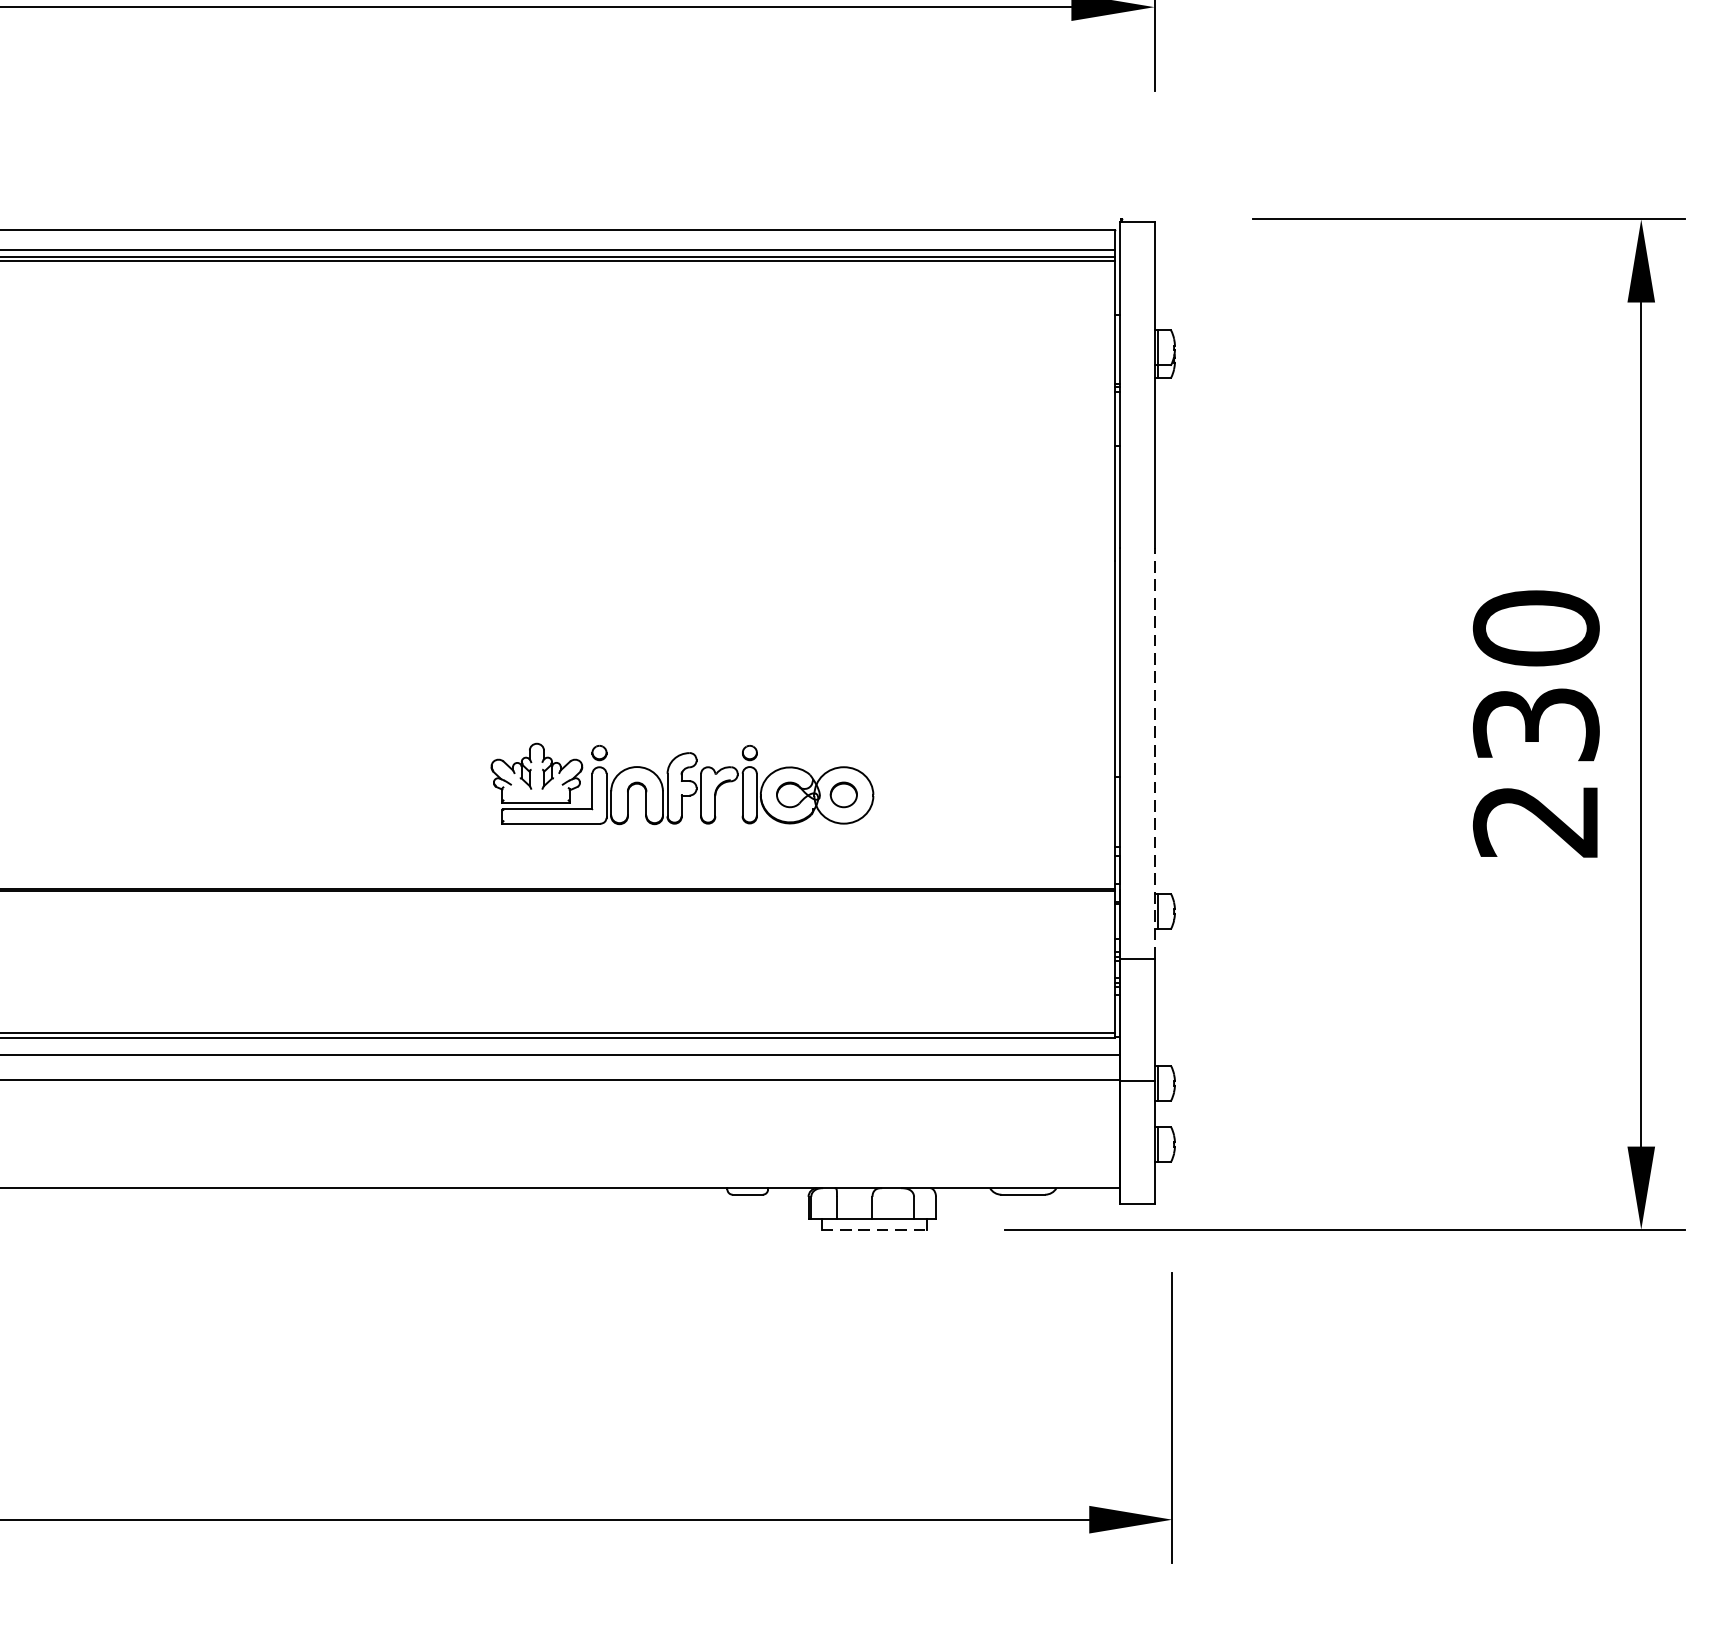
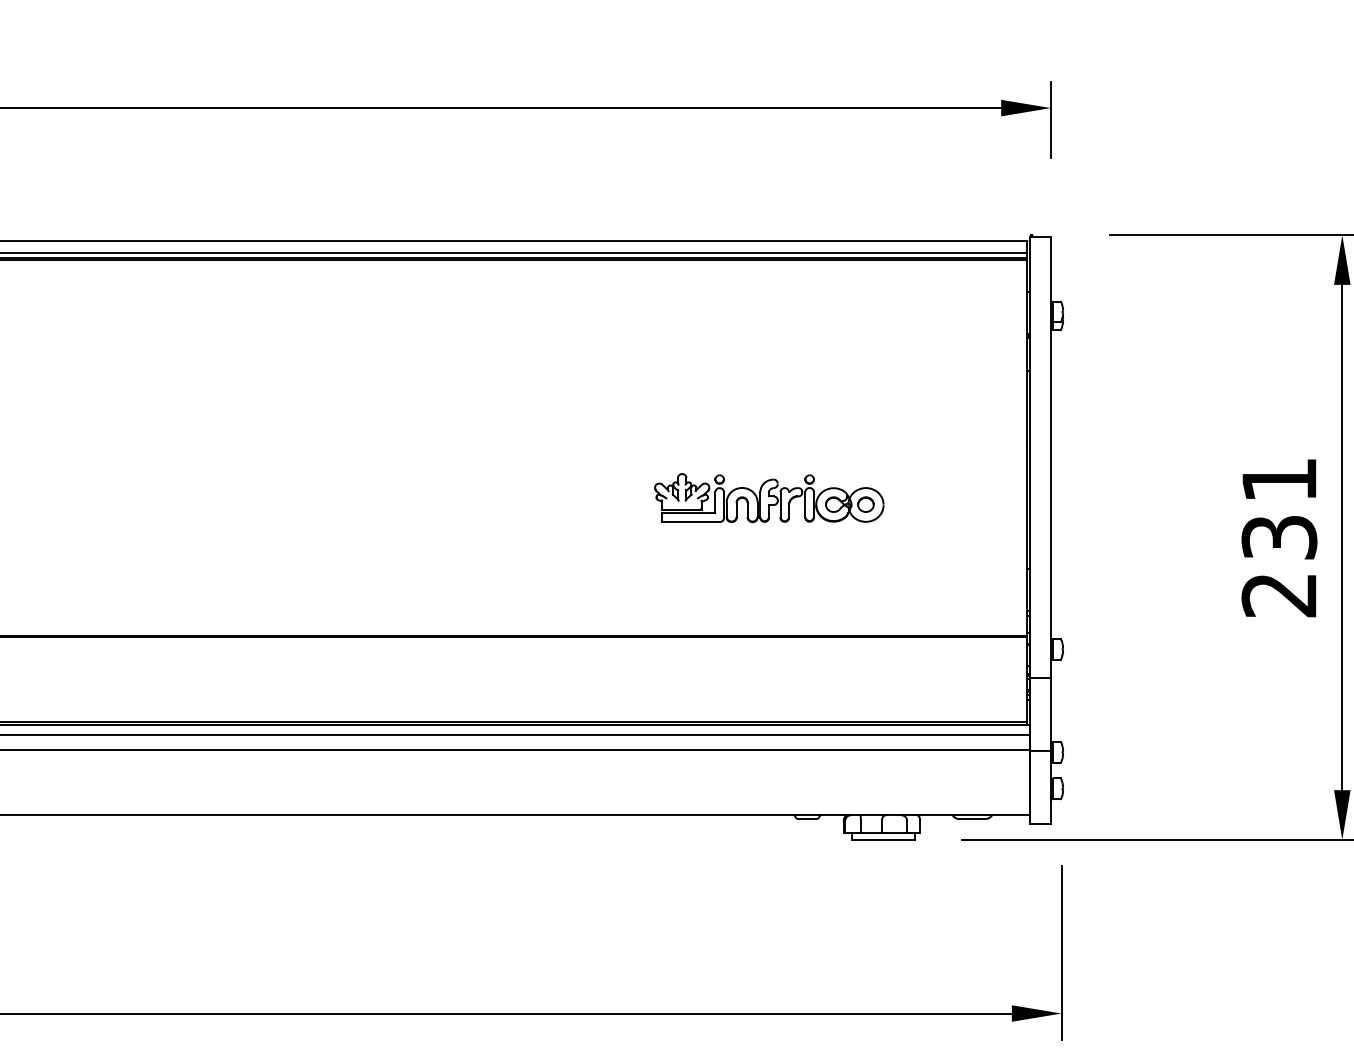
text: (1536, 627) -> (1279, 479), 230 -> 231
line: (1153, 752) -> (1050, 554), dashed -> solid
part: (682, 784) -> (769, 498), moved
line: (874, 1228) -> (883, 839), dashed -> solid

